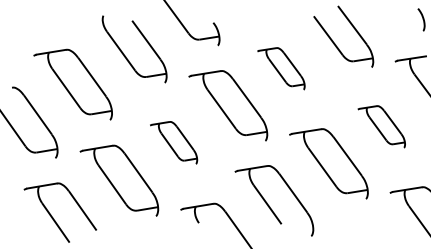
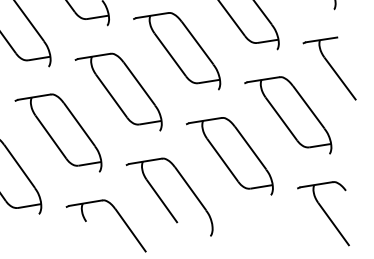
part: (281, 68) -> (177, 50), size x1.67
part: (381, 126) -> (287, 115), size x1.67
part: (173, 142) -> (58, 132), size x1.67

